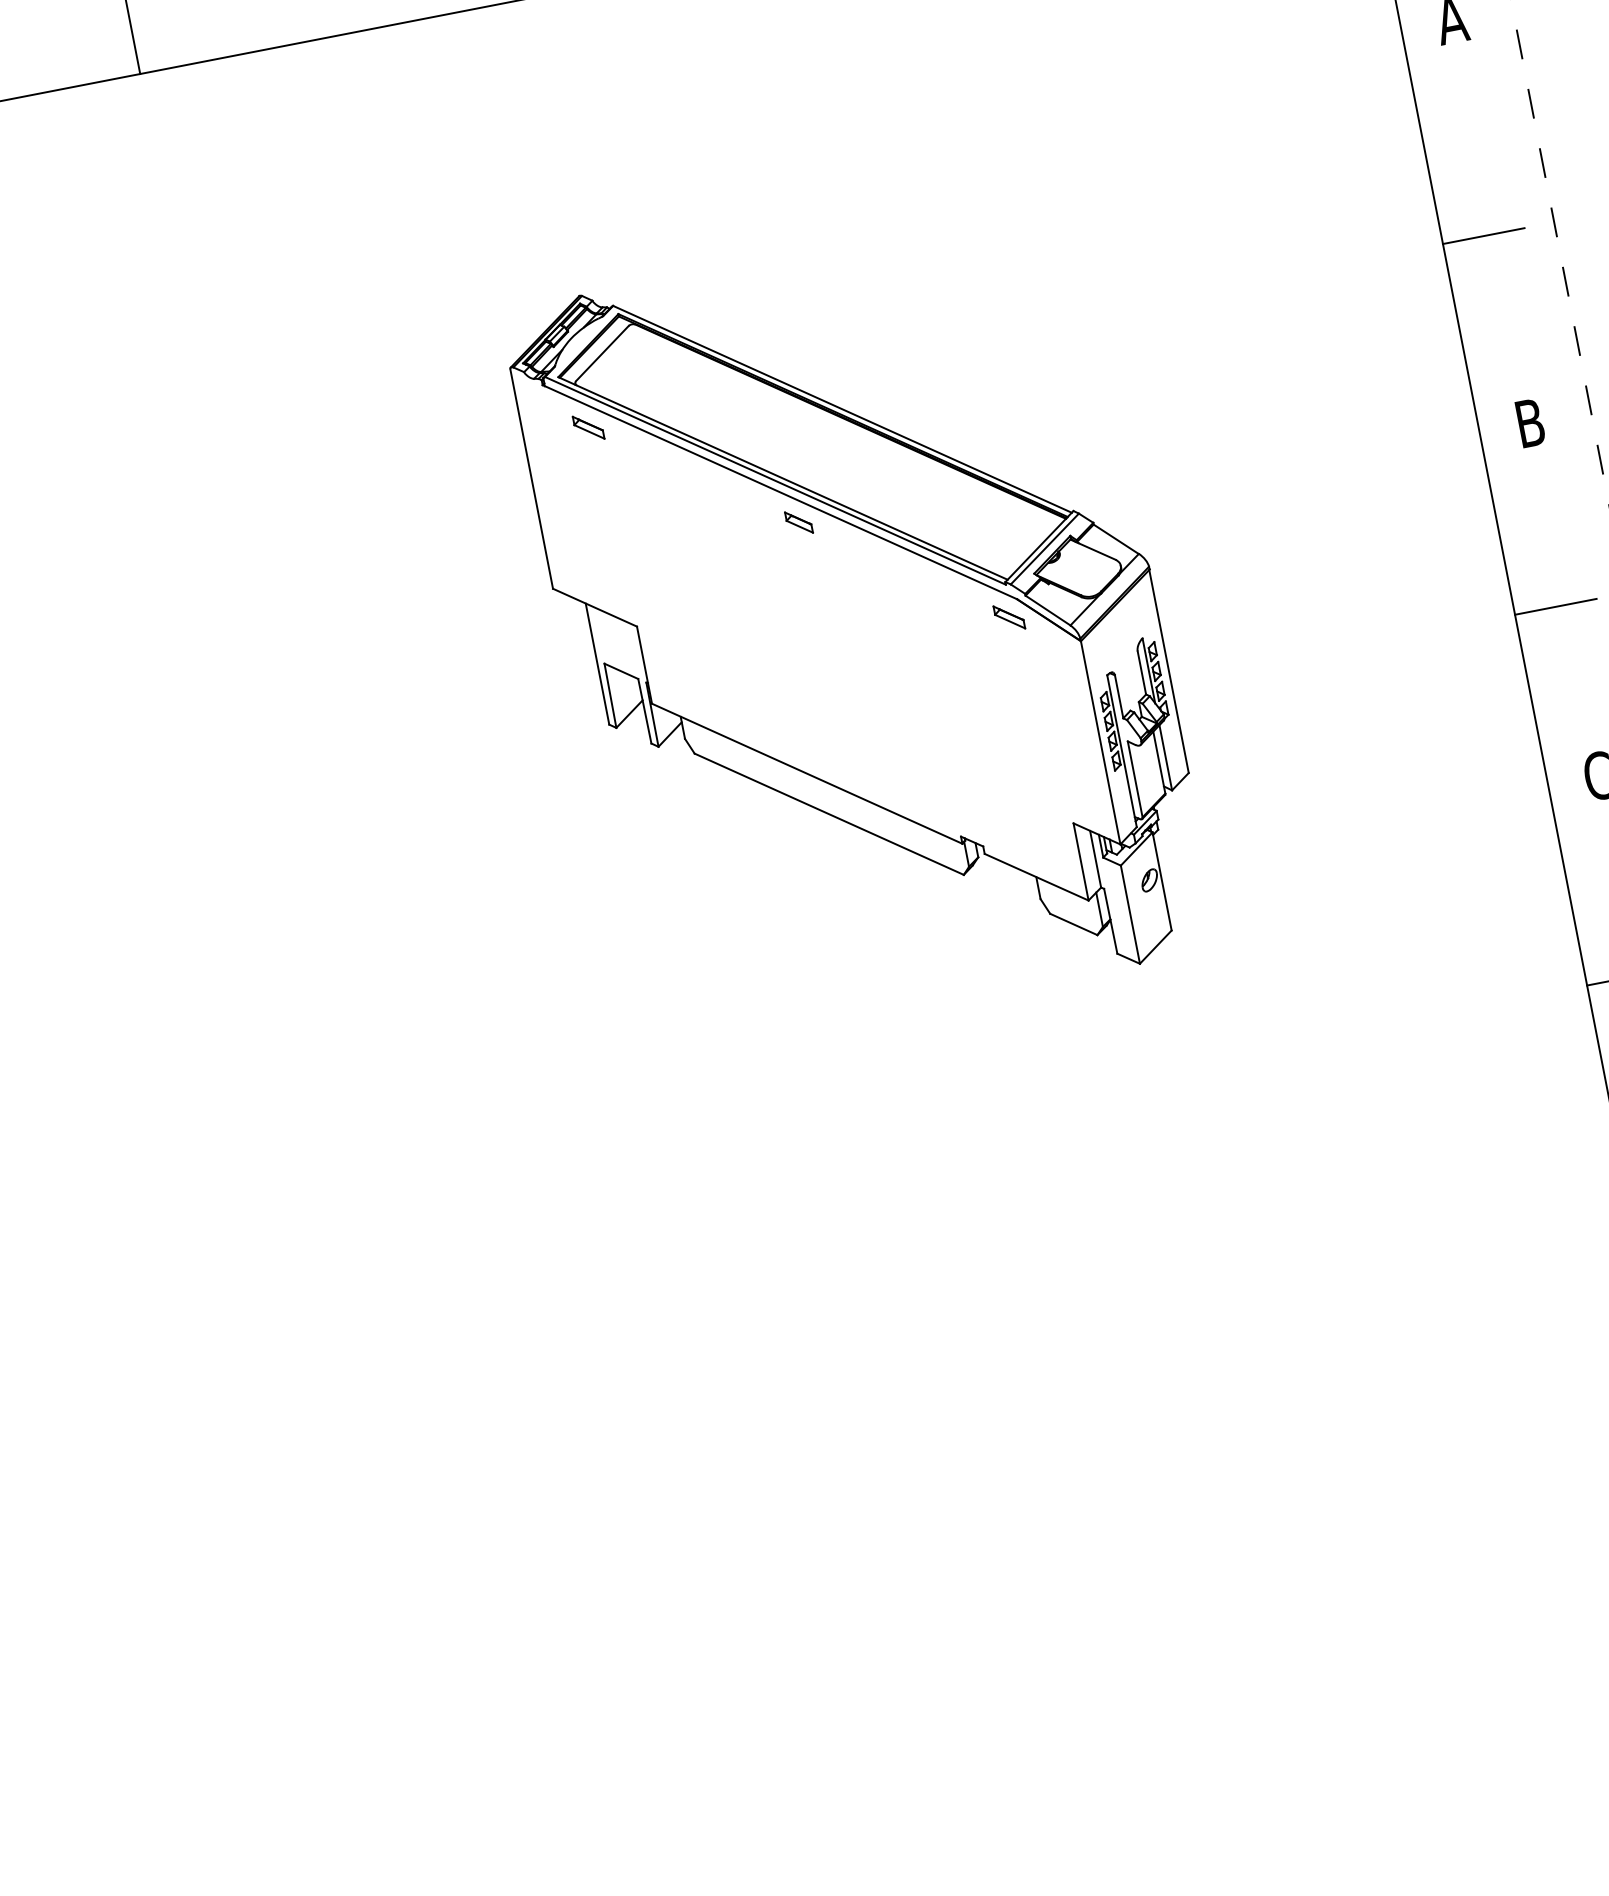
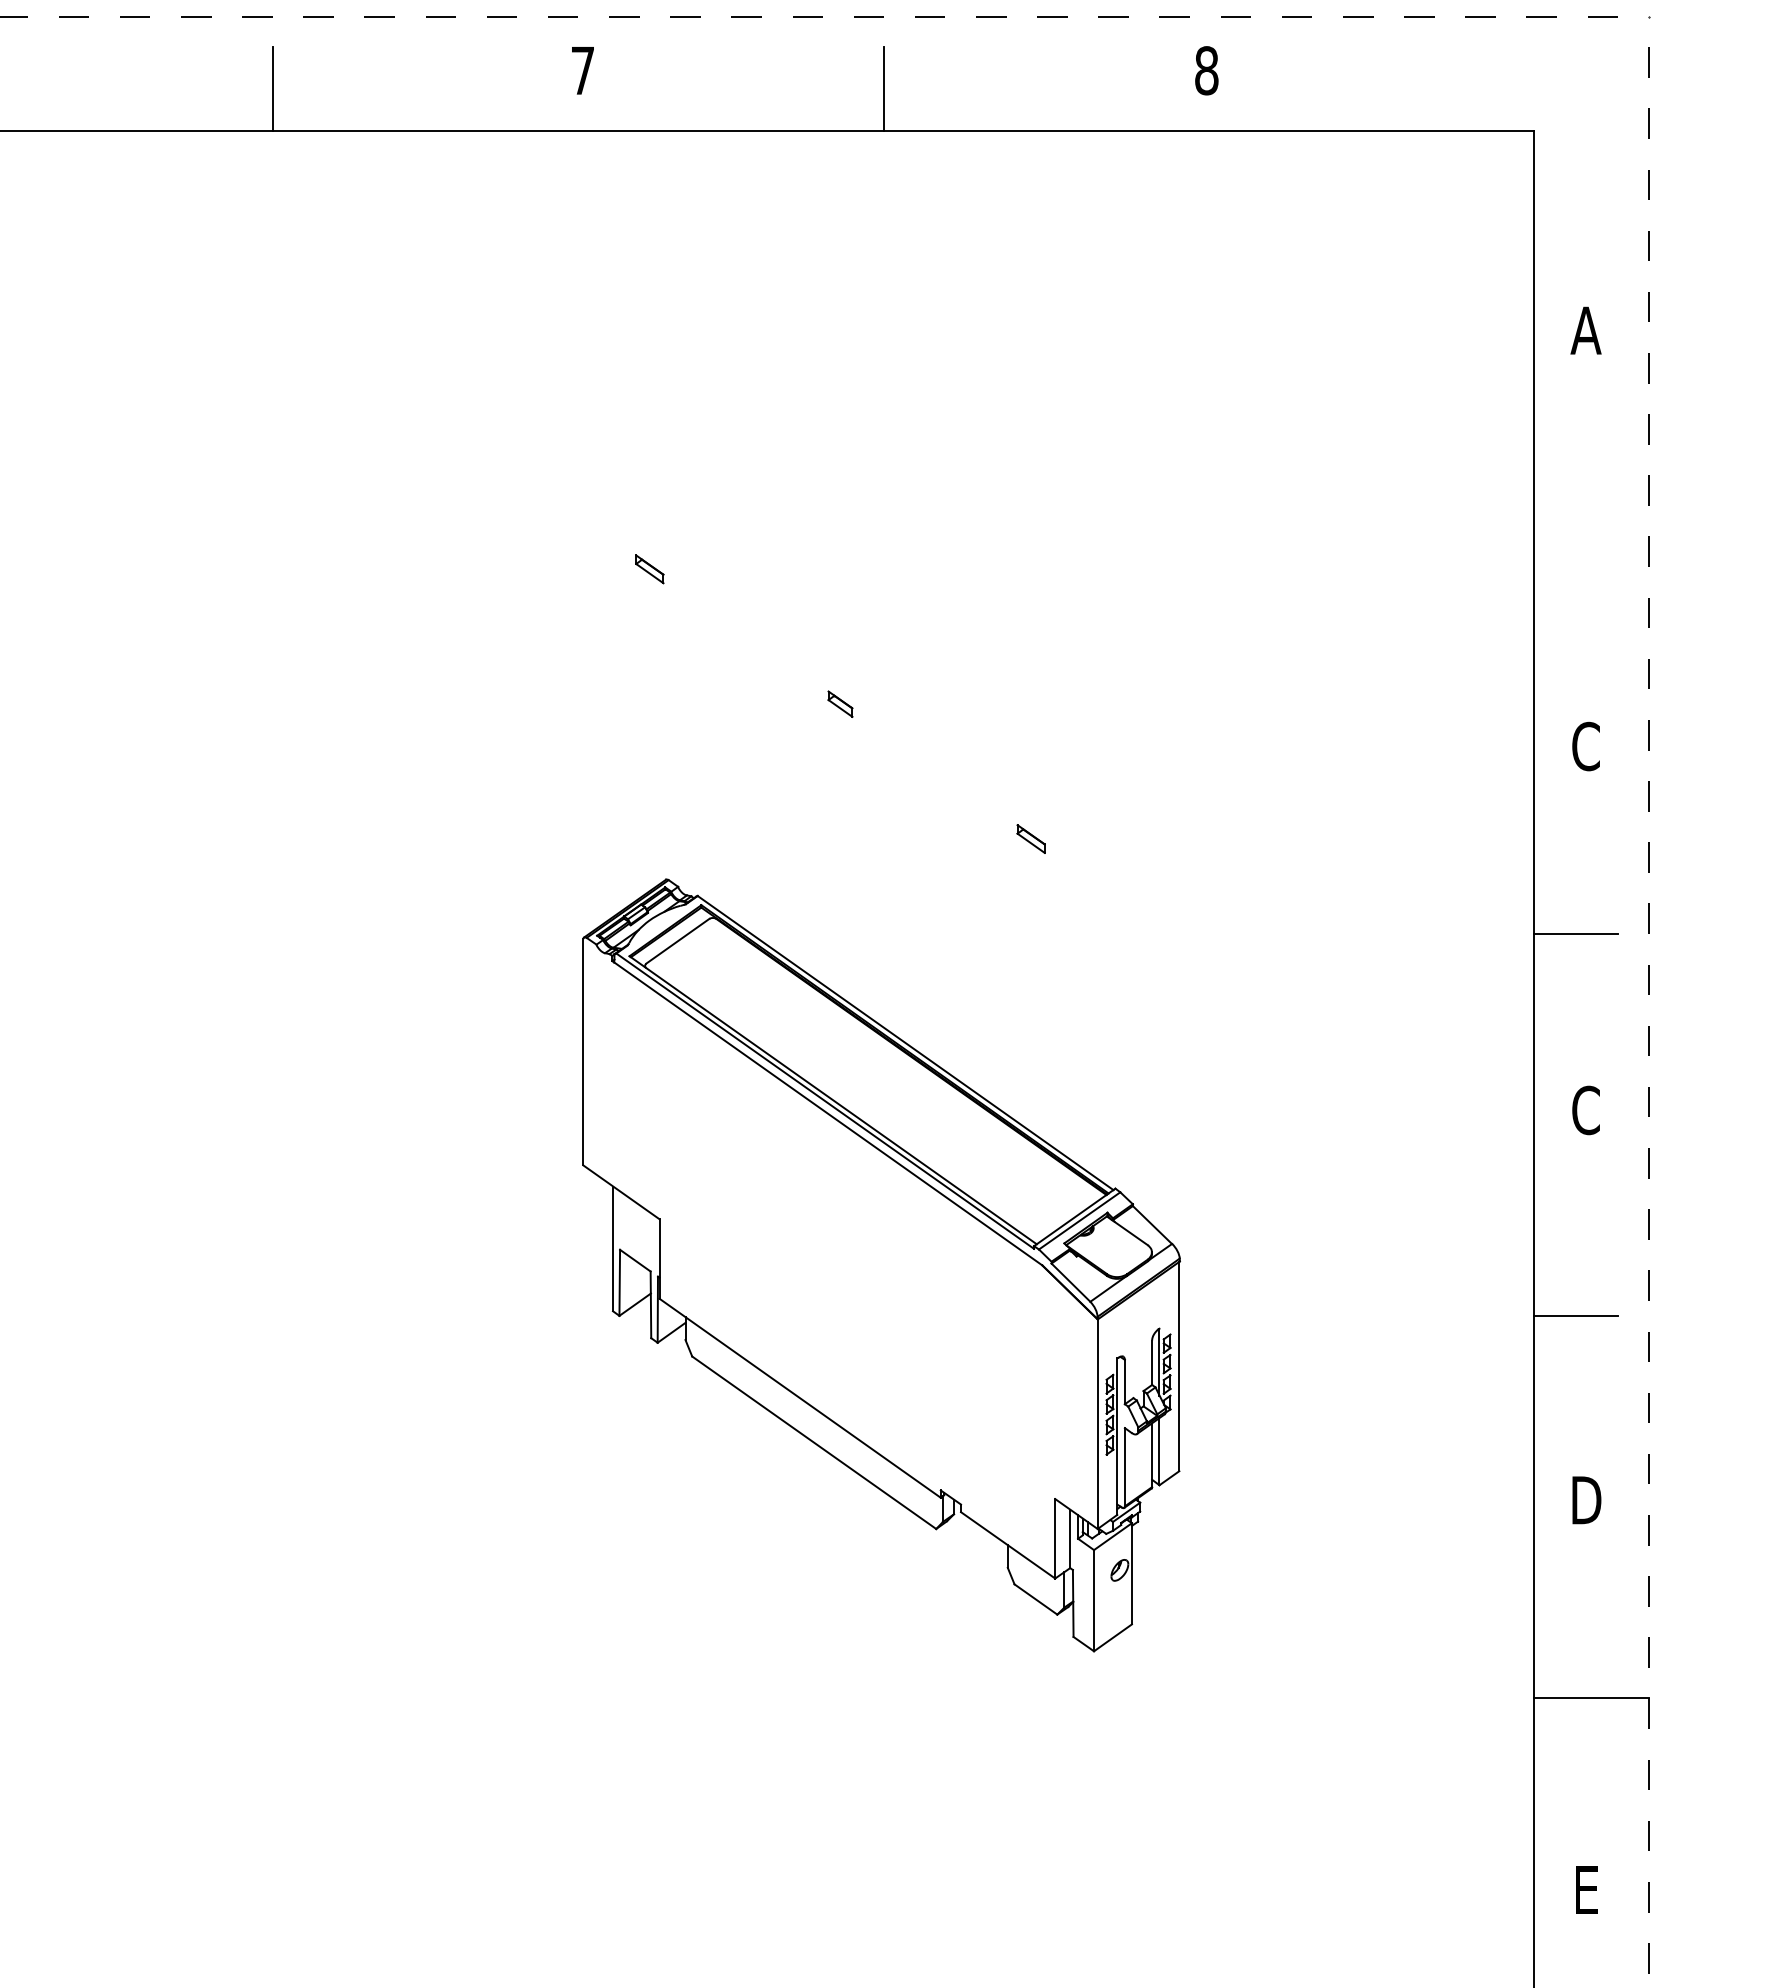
line: (1484, 235) -> (1576, 551), removed
text: (1529, 423) -> (1585, 746), B -> C
part: (861, 629) -> (881, 1265), moved

